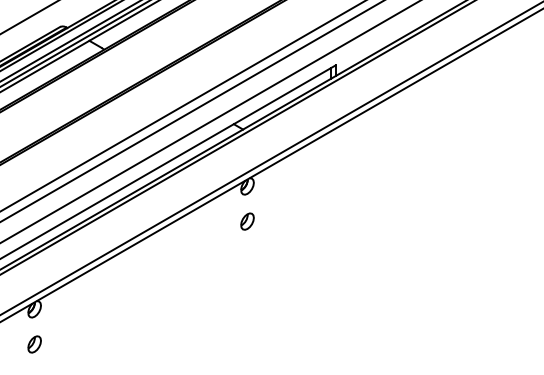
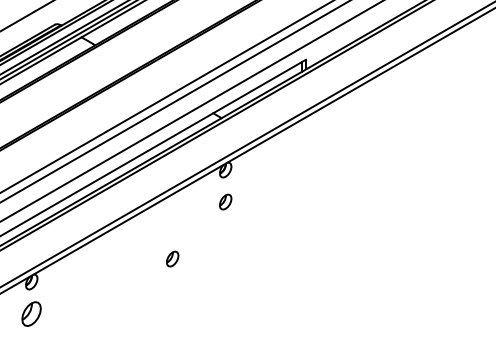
part: (189, 283) -> (172, 258), added
part: (34, 343) -> (31, 313), size x1.6

